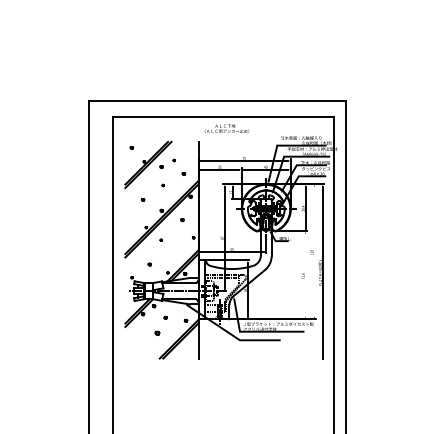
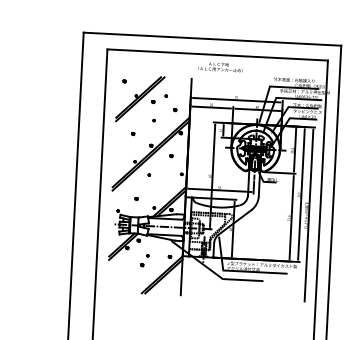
line: (314, 251) -> (301, 194), added
line: (305, 274) -> (291, 216), added
part: (160, 325) -> (144, 260), size x0.62

